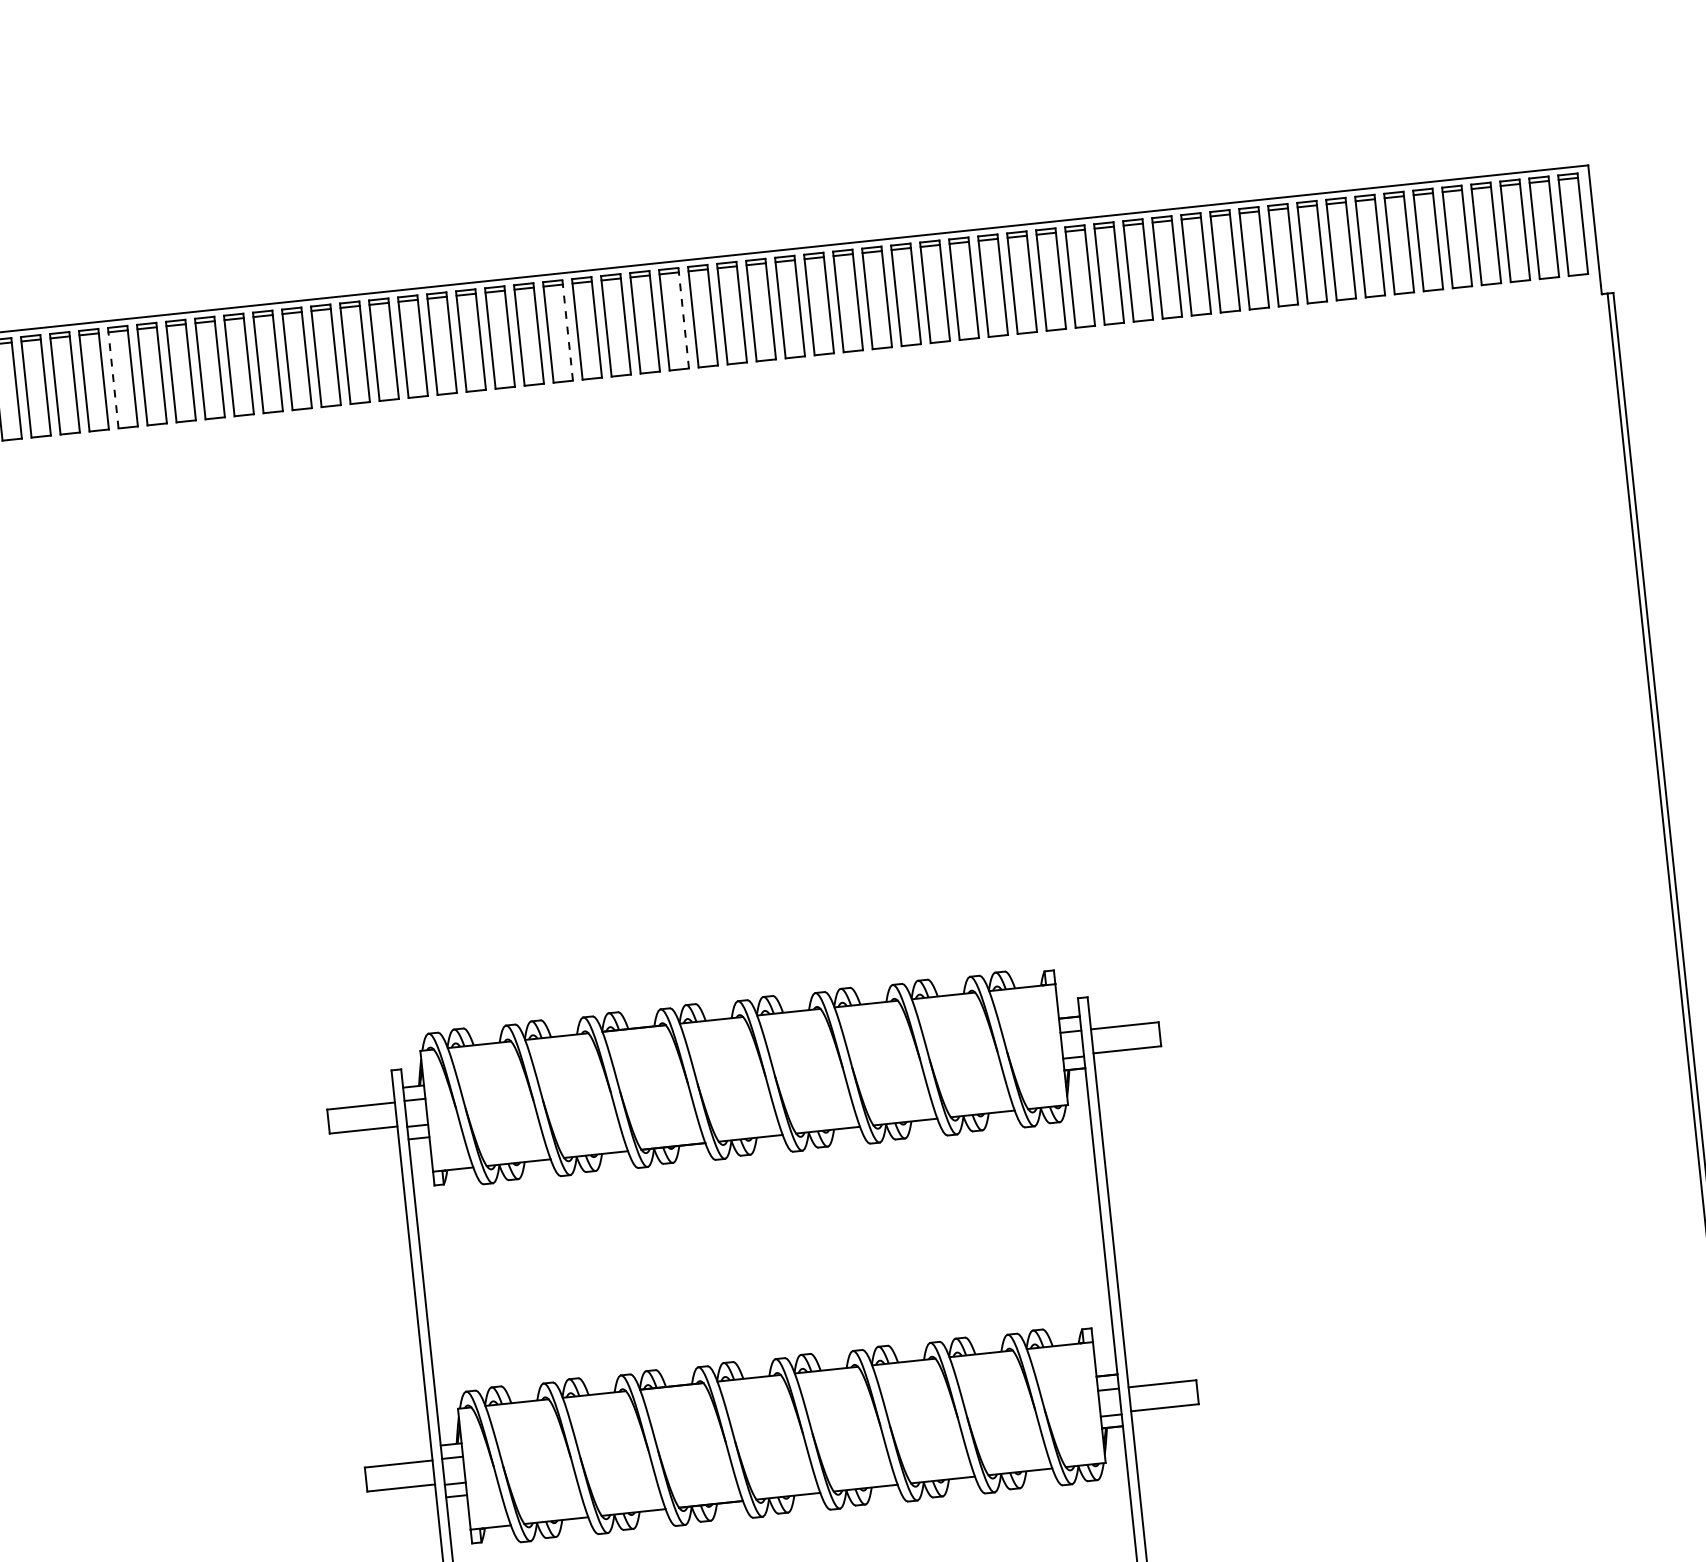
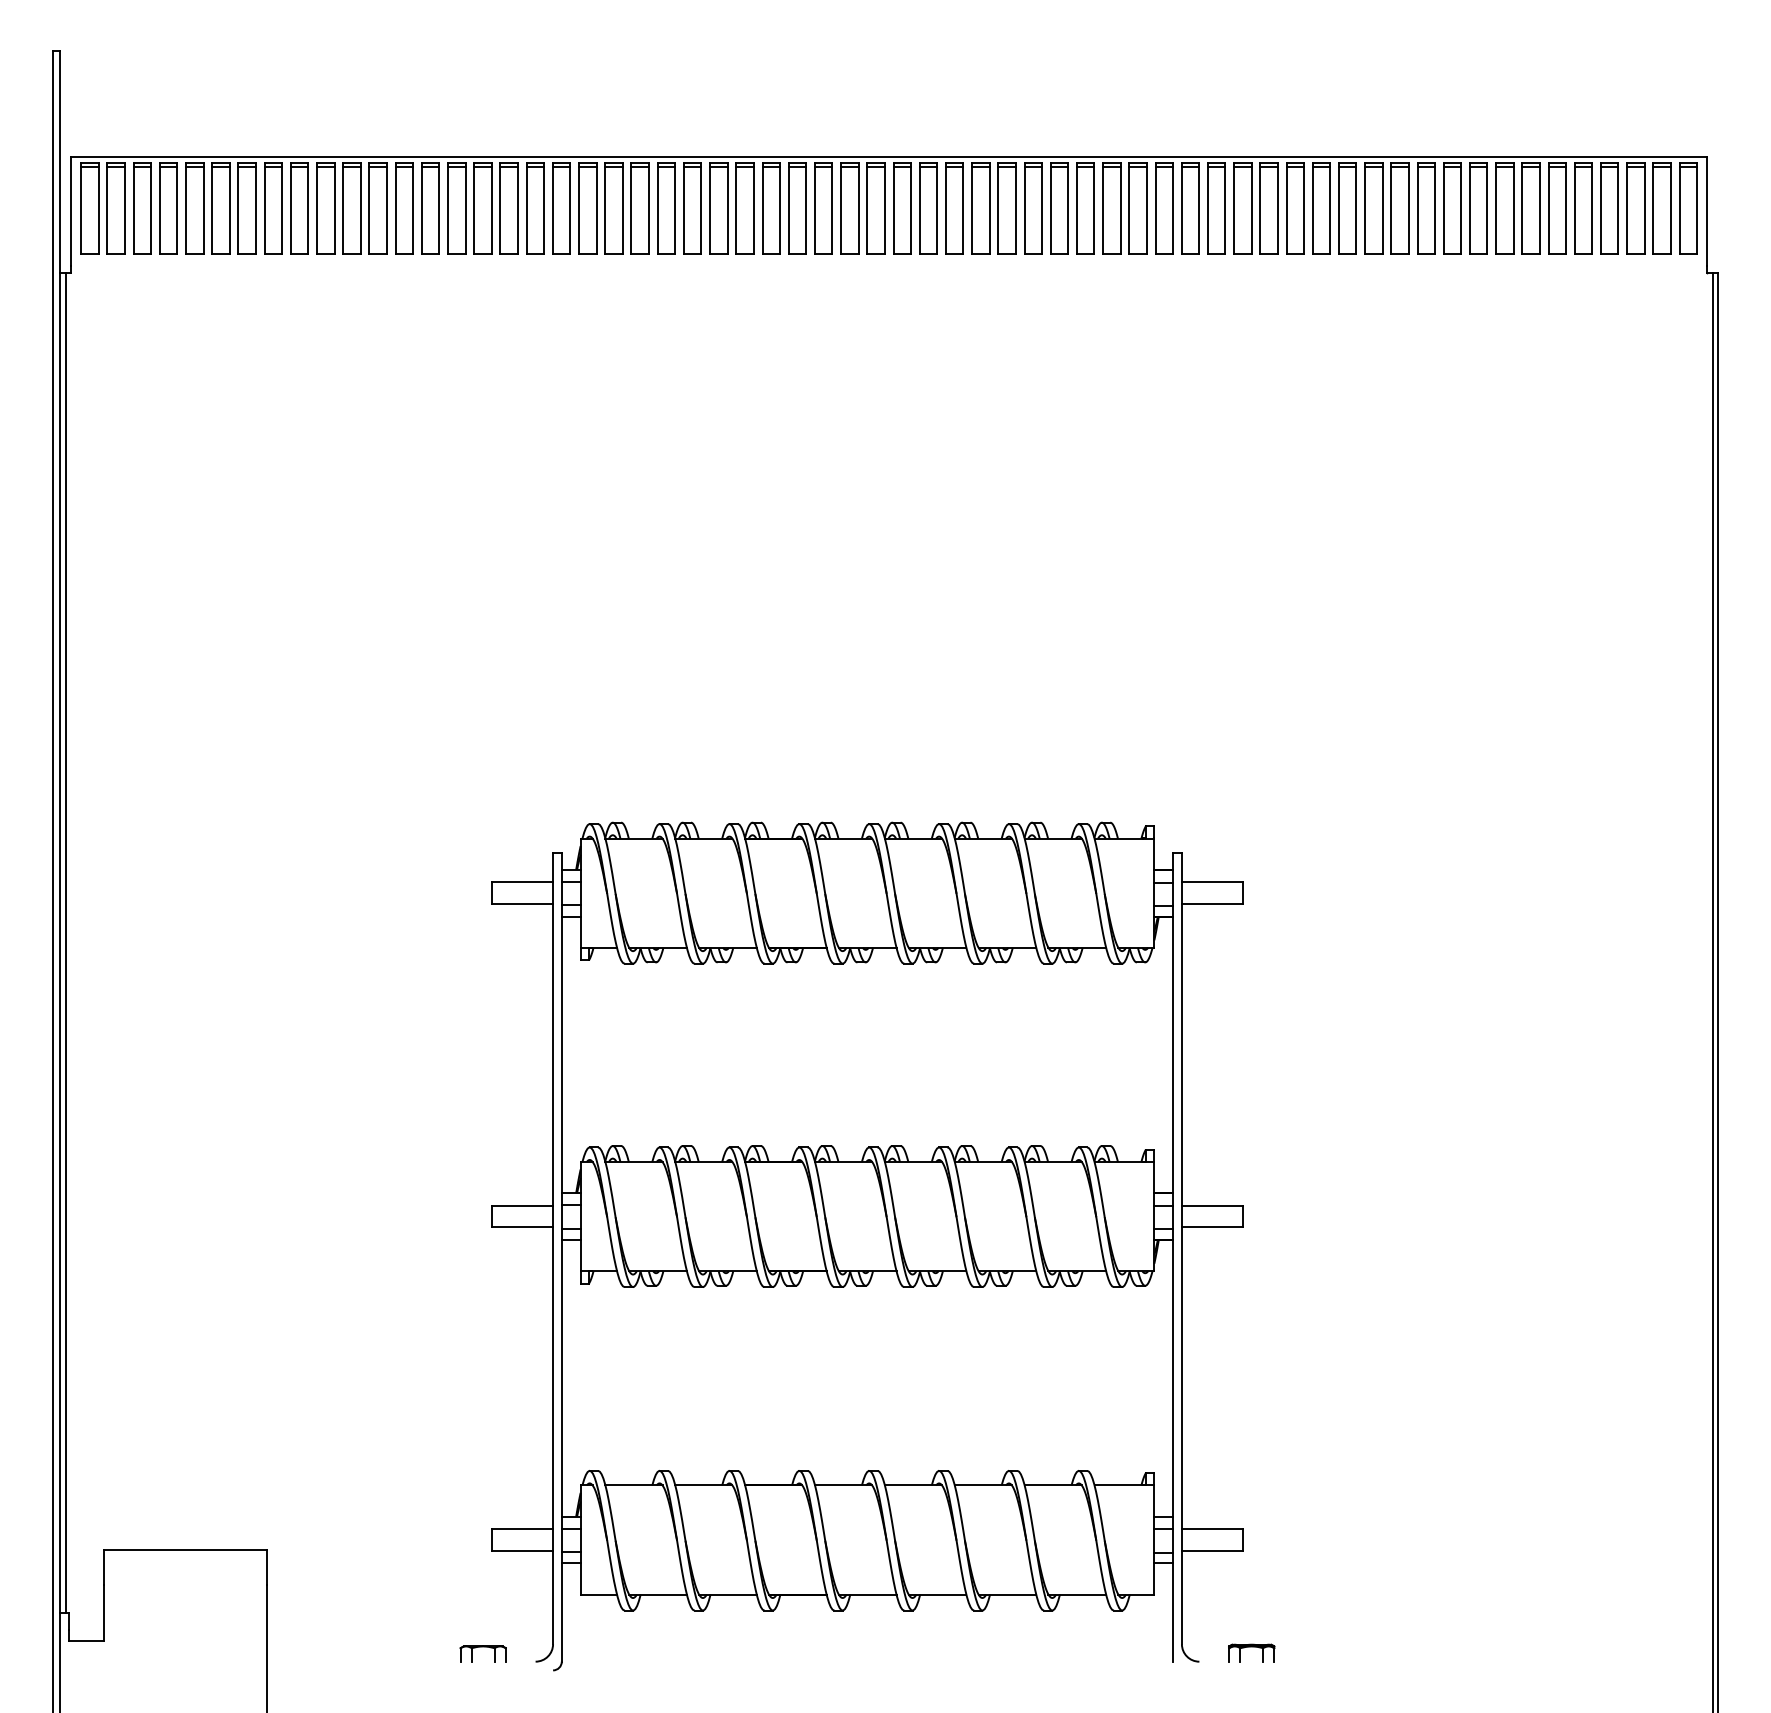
line: (683, 319) -> (884, 209), dashed -> solid
line: (567, 331) -> (779, 209), dashed -> solid
line: (113, 377) -> (369, 208), dashed -> solid

